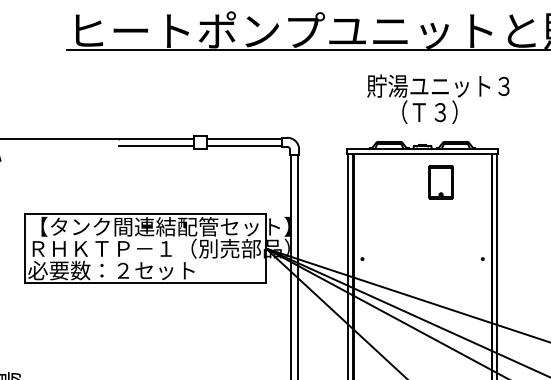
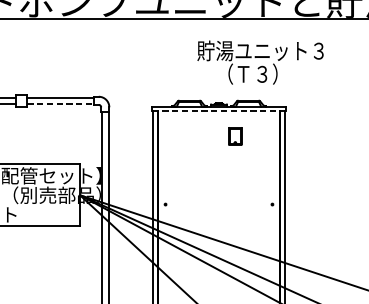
text: (438, 99) -> (260, 62), moved
line: (244, 145) -> (60, 103), solid -> dashed
line: (422, 154) -> (218, 111), solid -> dashed
part: (440, 182) -> (234, 136), size x0.6

